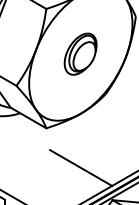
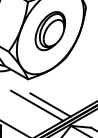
part: (79, 54) -> (49, 31), size x1.43
line: (60, 168) -> (37, 105), added

